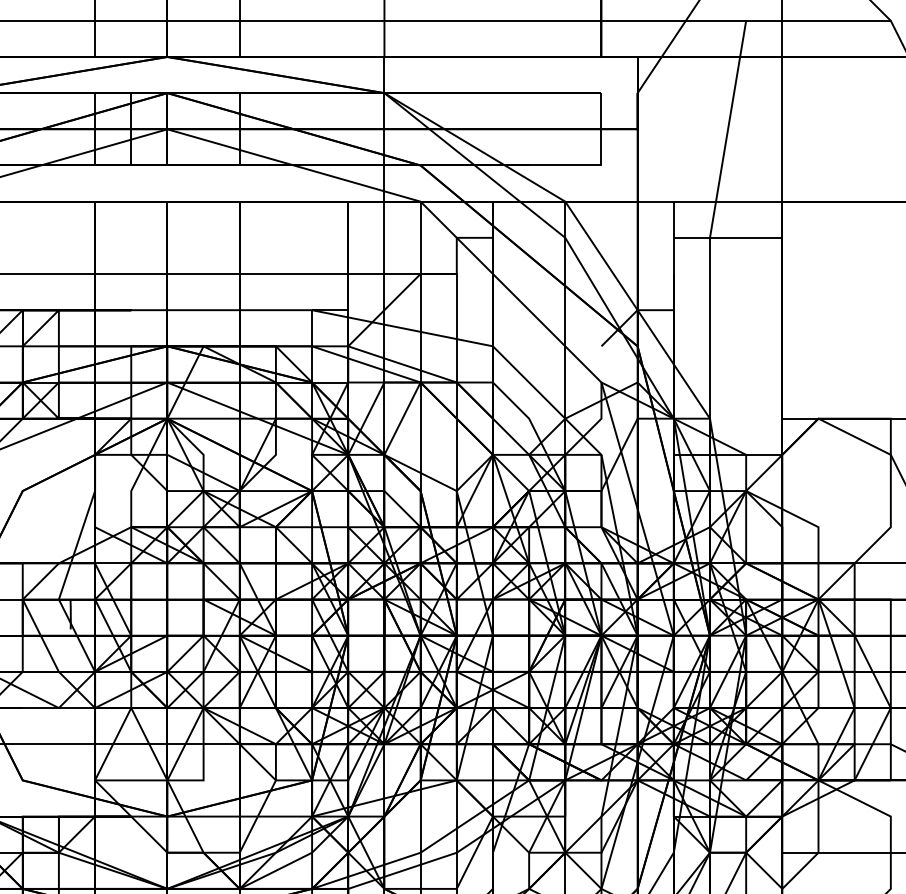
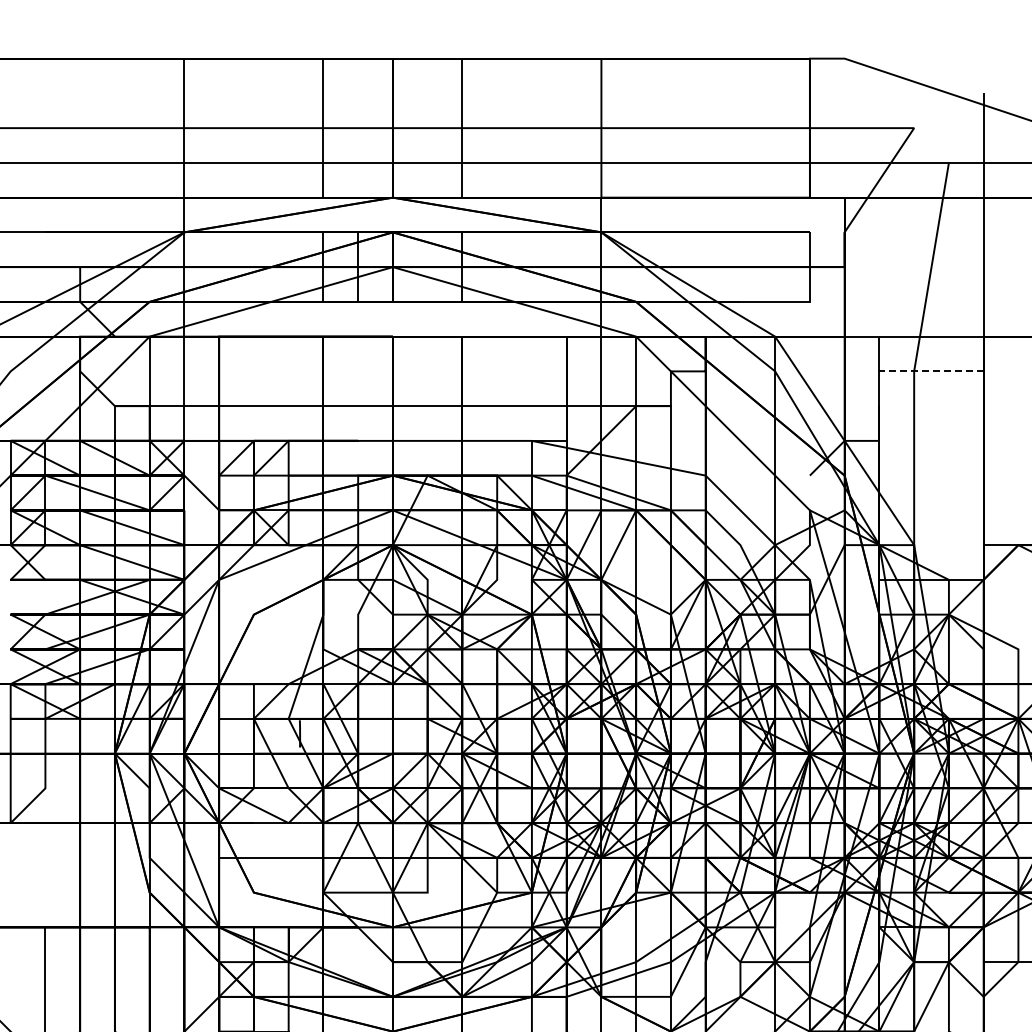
line: (728, 237) -> (931, 371), solid -> dashed

